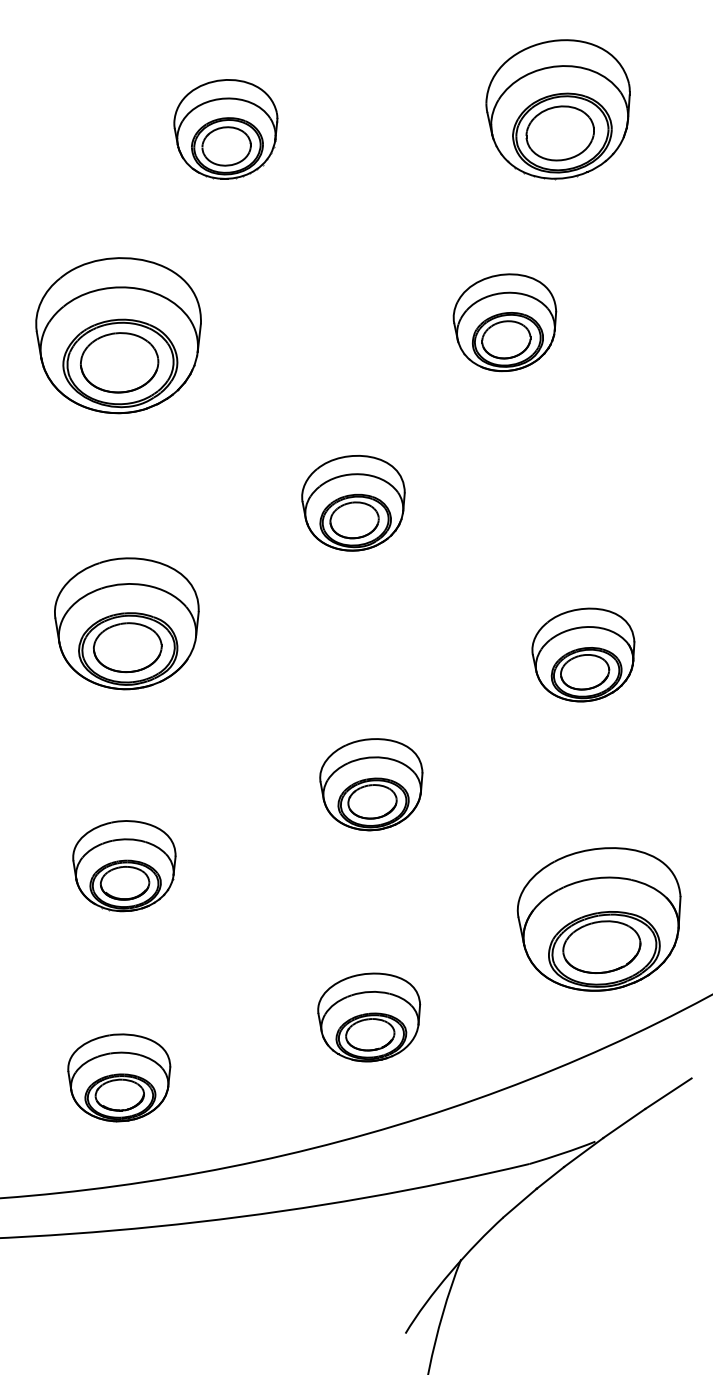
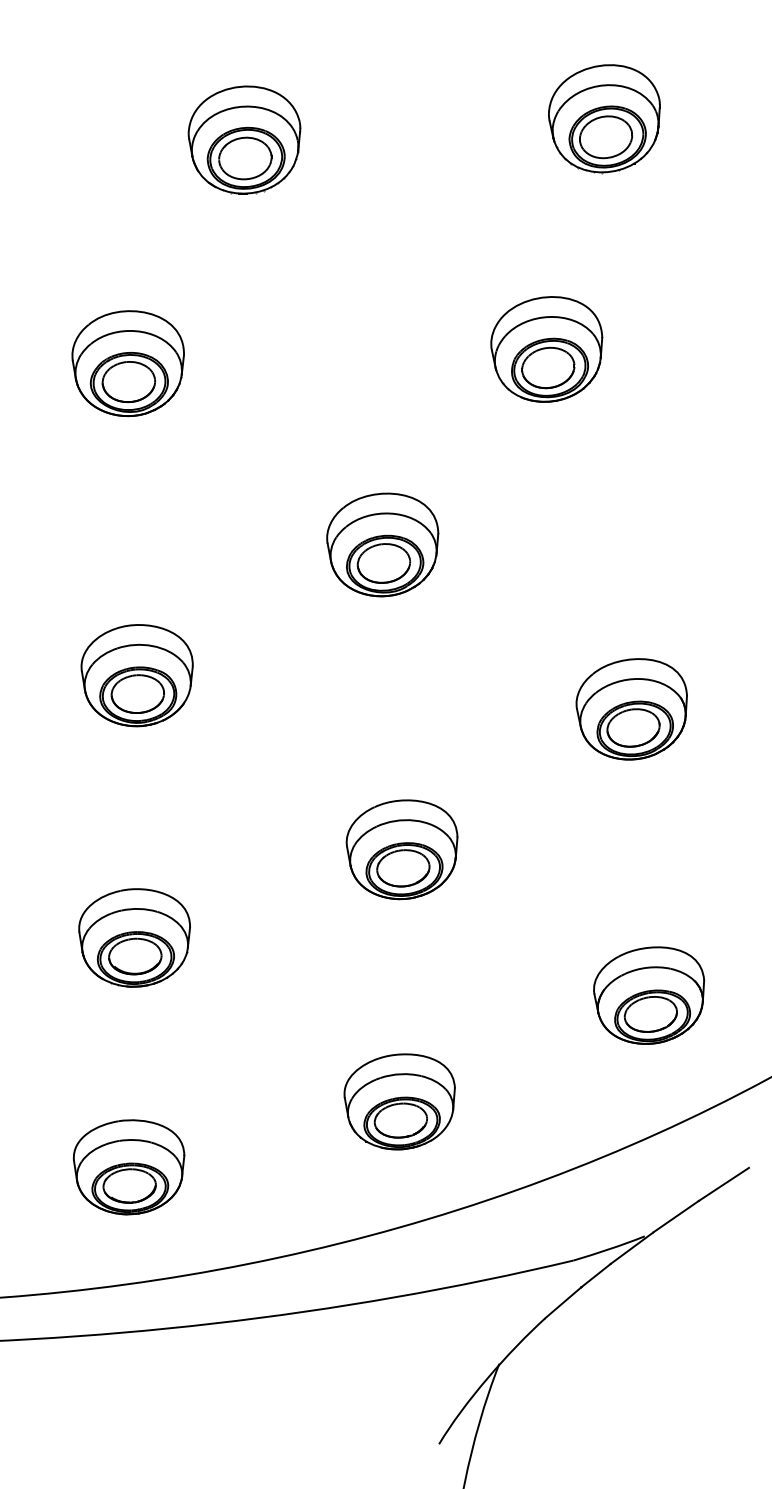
part: (558, 110) -> (604, 119), size x0.71
part: (117, 335) -> (127, 363), size x0.62
part: (126, 623) -> (136, 675), size x0.71
part: (599, 919) -> (649, 995), size x0.62

